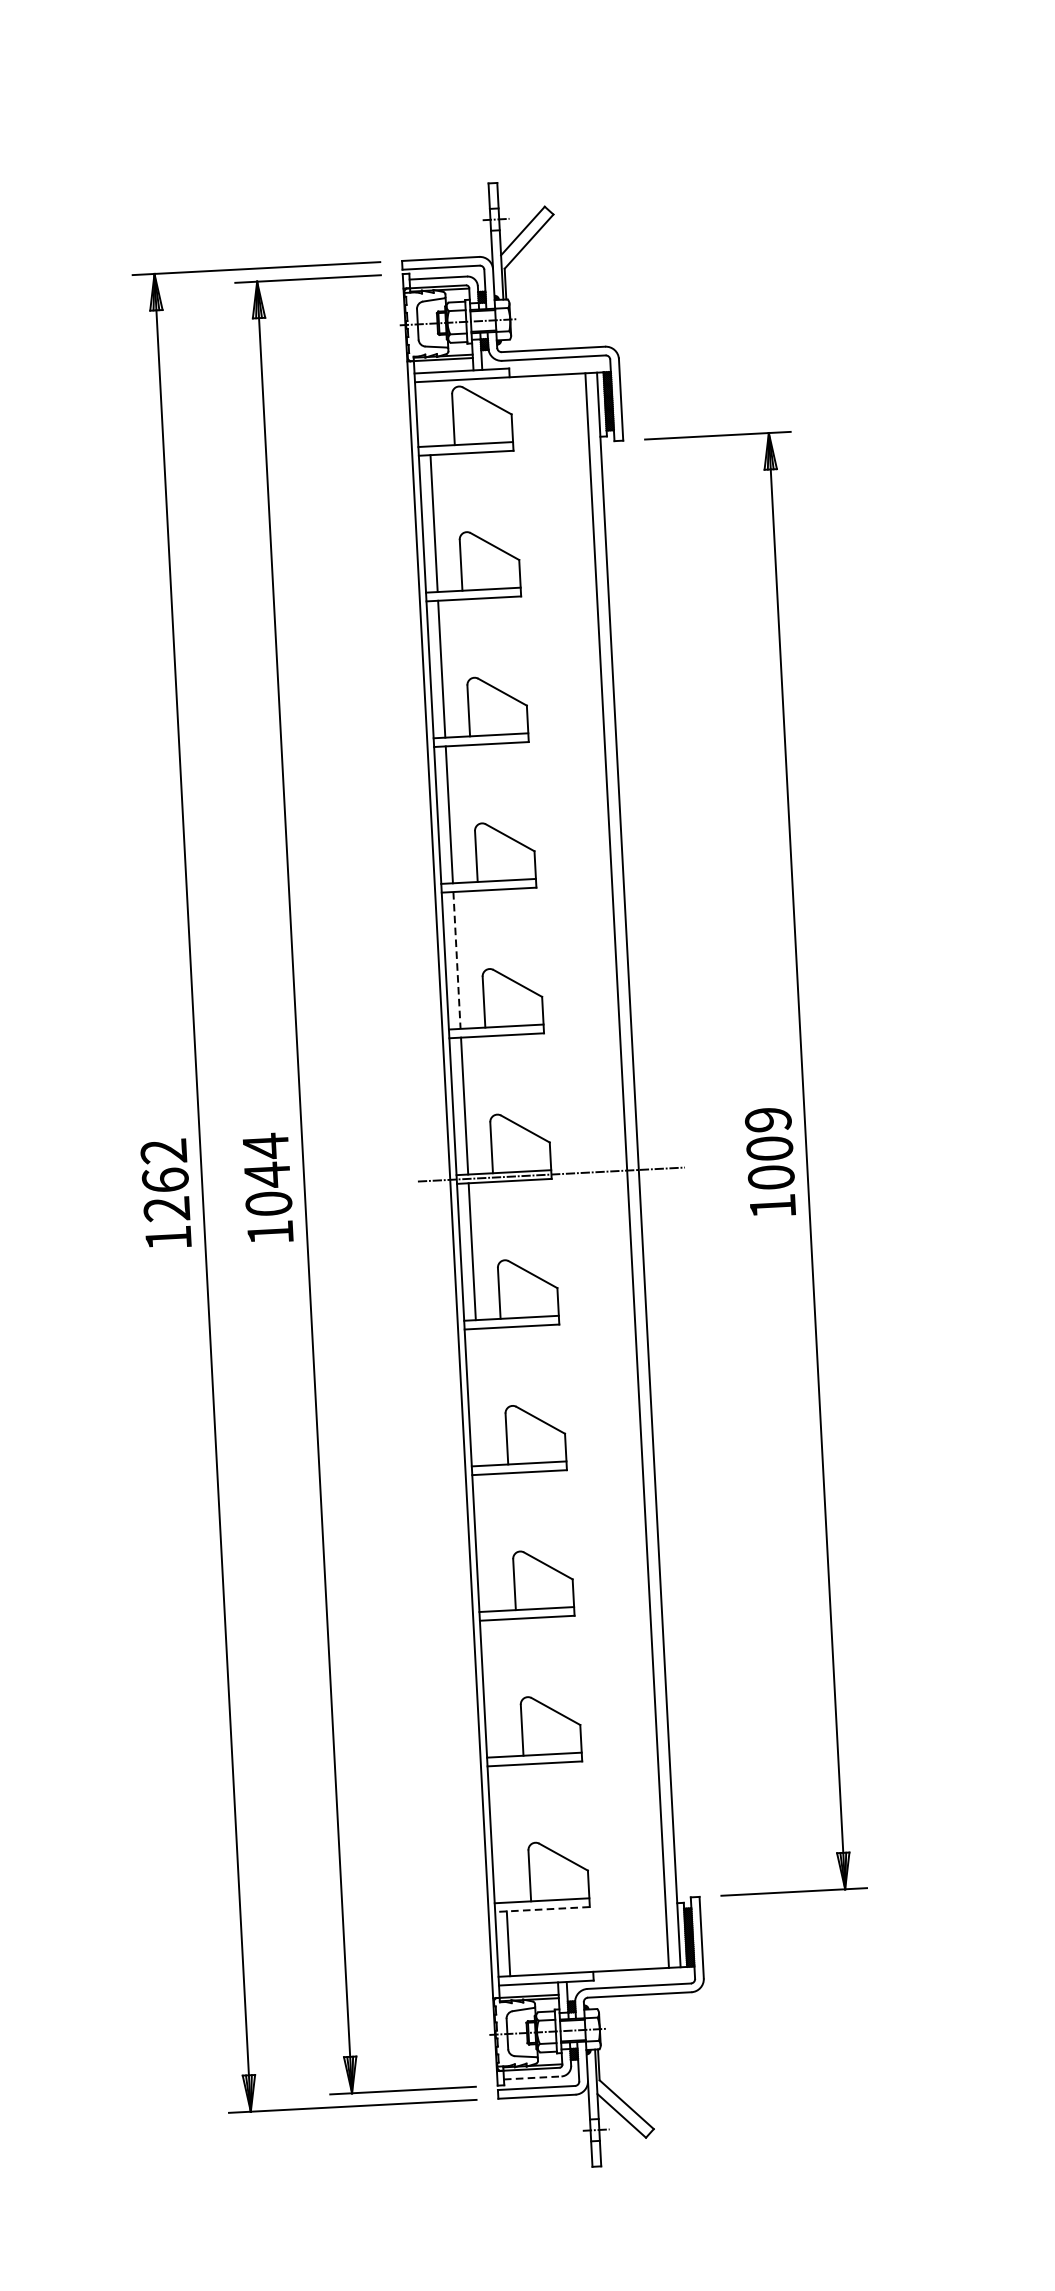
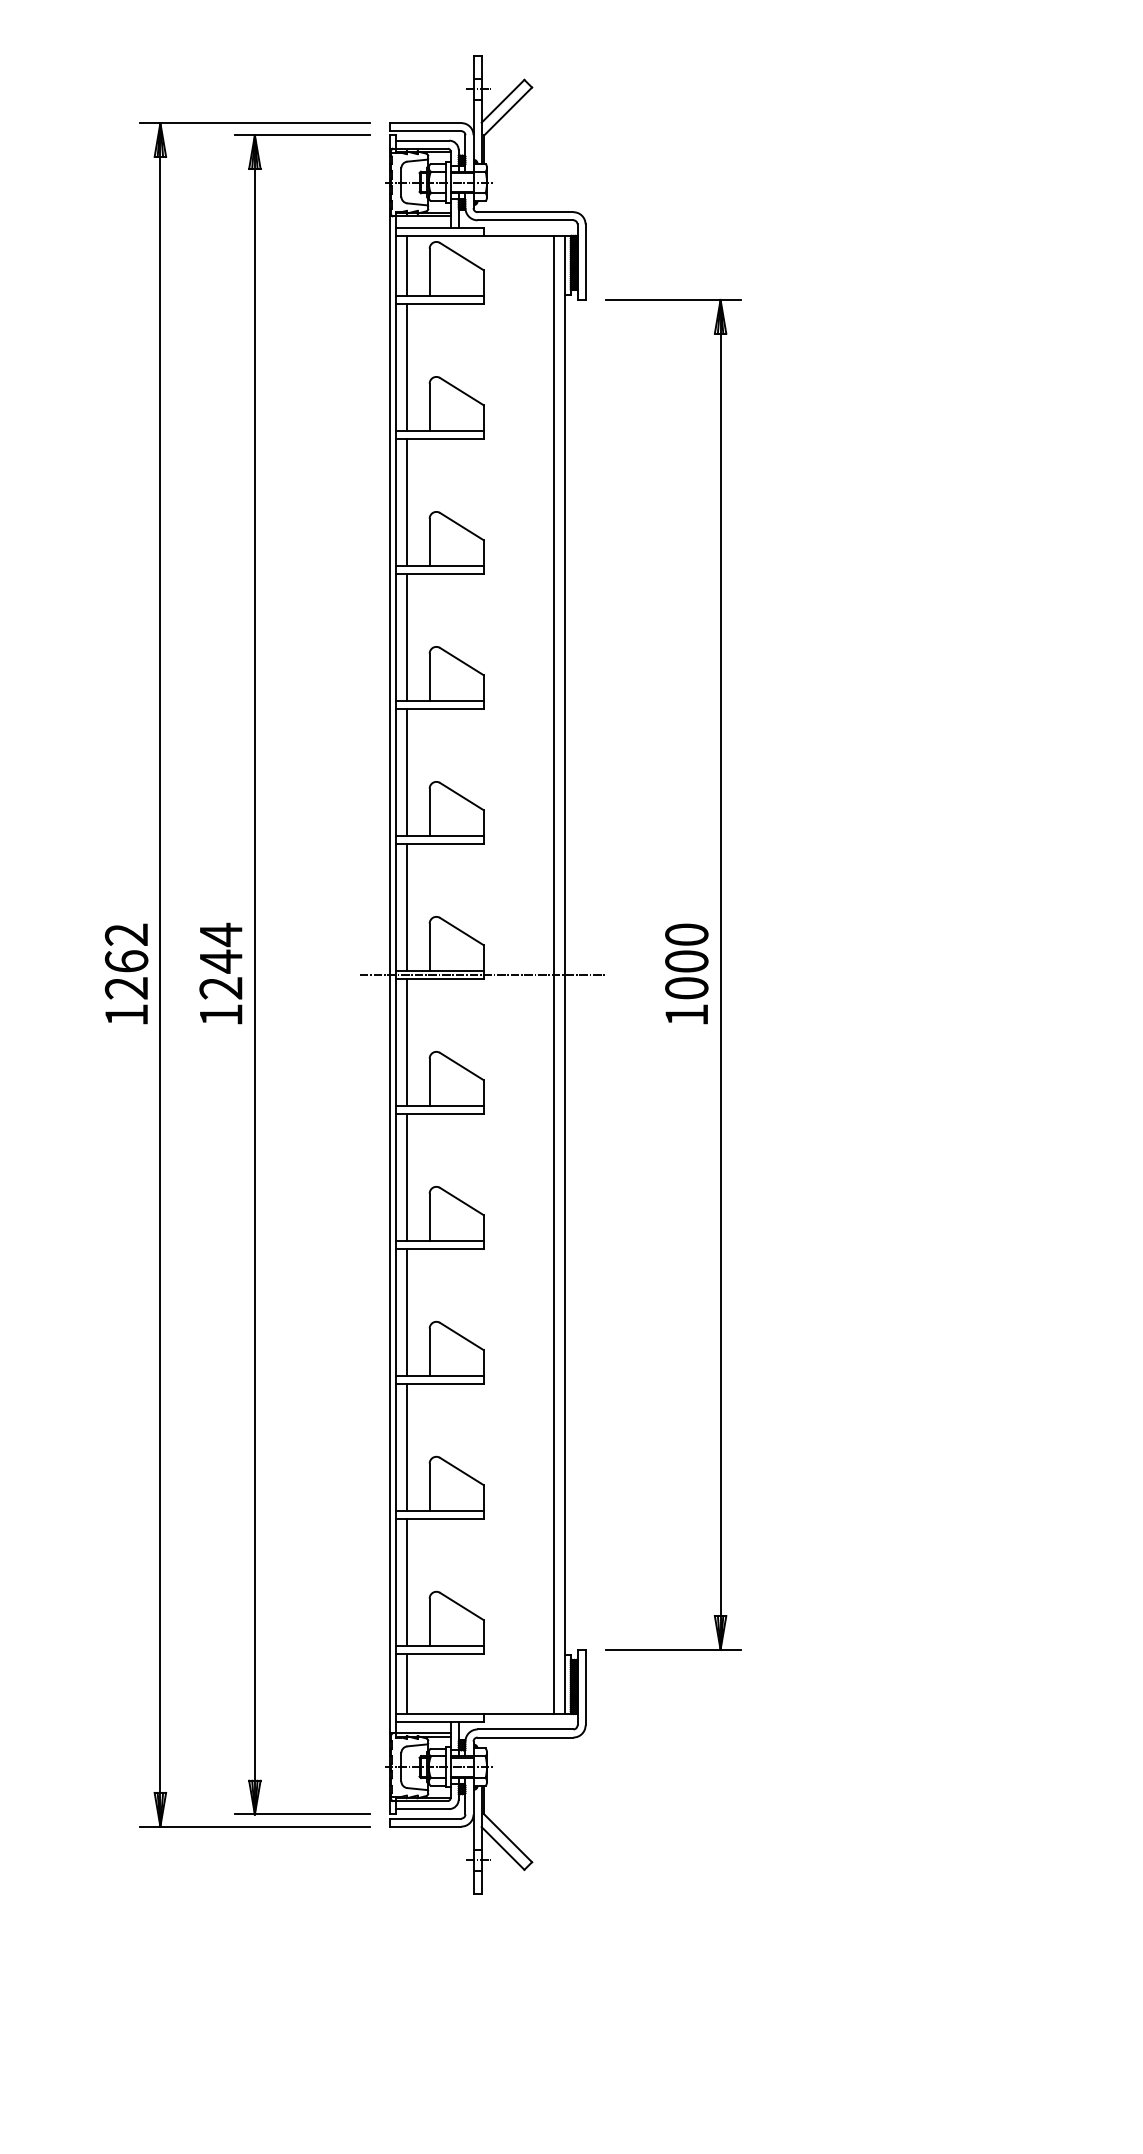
line: (428, 413) -> (406, 265), added
line: (456, 960) -> (406, 772), dashed -> solid
text: (767, 1119) -> (686, 934), 1009 -> 1000
text: (268, 1204) -> (220, 988), 1044 -> 1244
line: (479, 1396) -> (406, 1176), added
line: (487, 1542) -> (406, 1311), added
line: (494, 1687) -> (406, 1446), added
line: (502, 1833) -> (406, 1581), added
line: (542, 1909) -> (439, 1653), dashed -> solid
line: (532, 2078) -> (422, 1809), dashed -> solid

